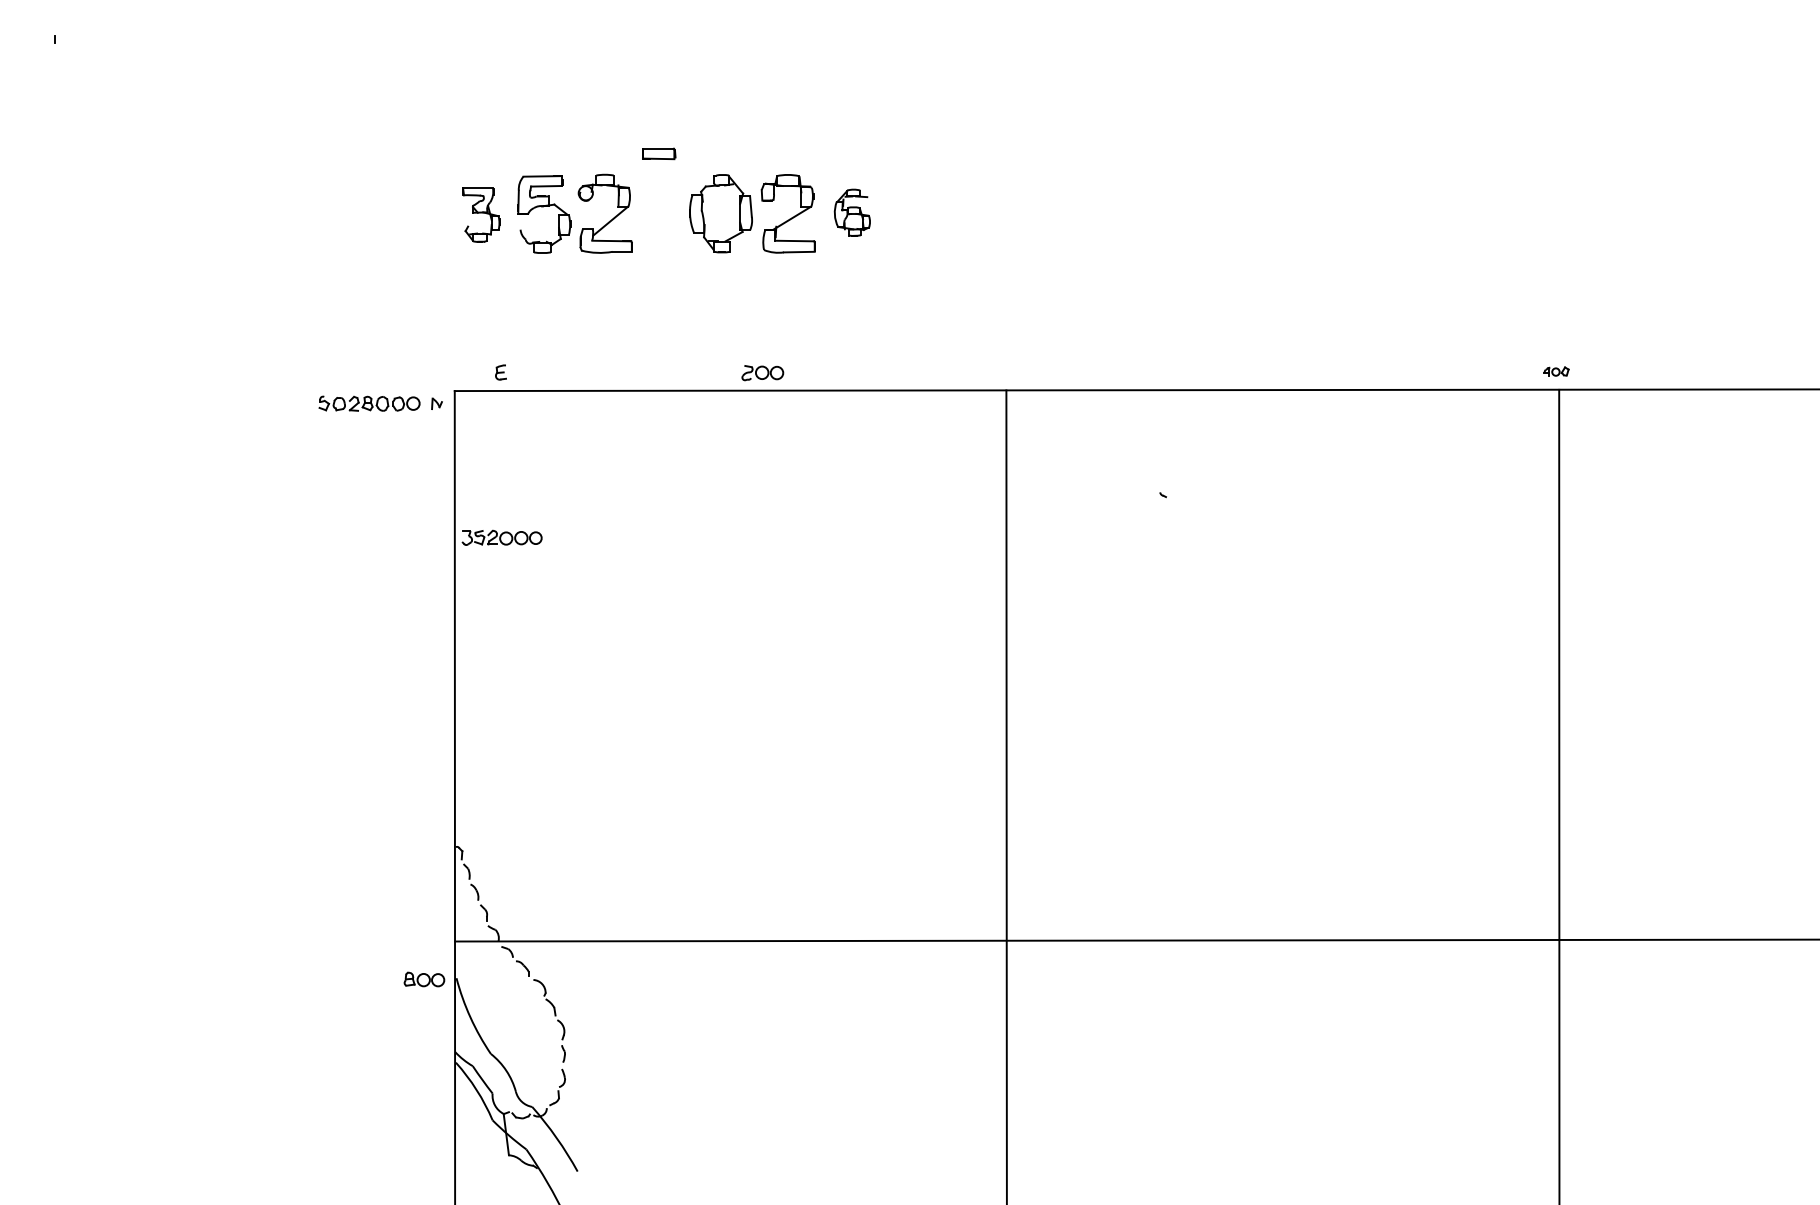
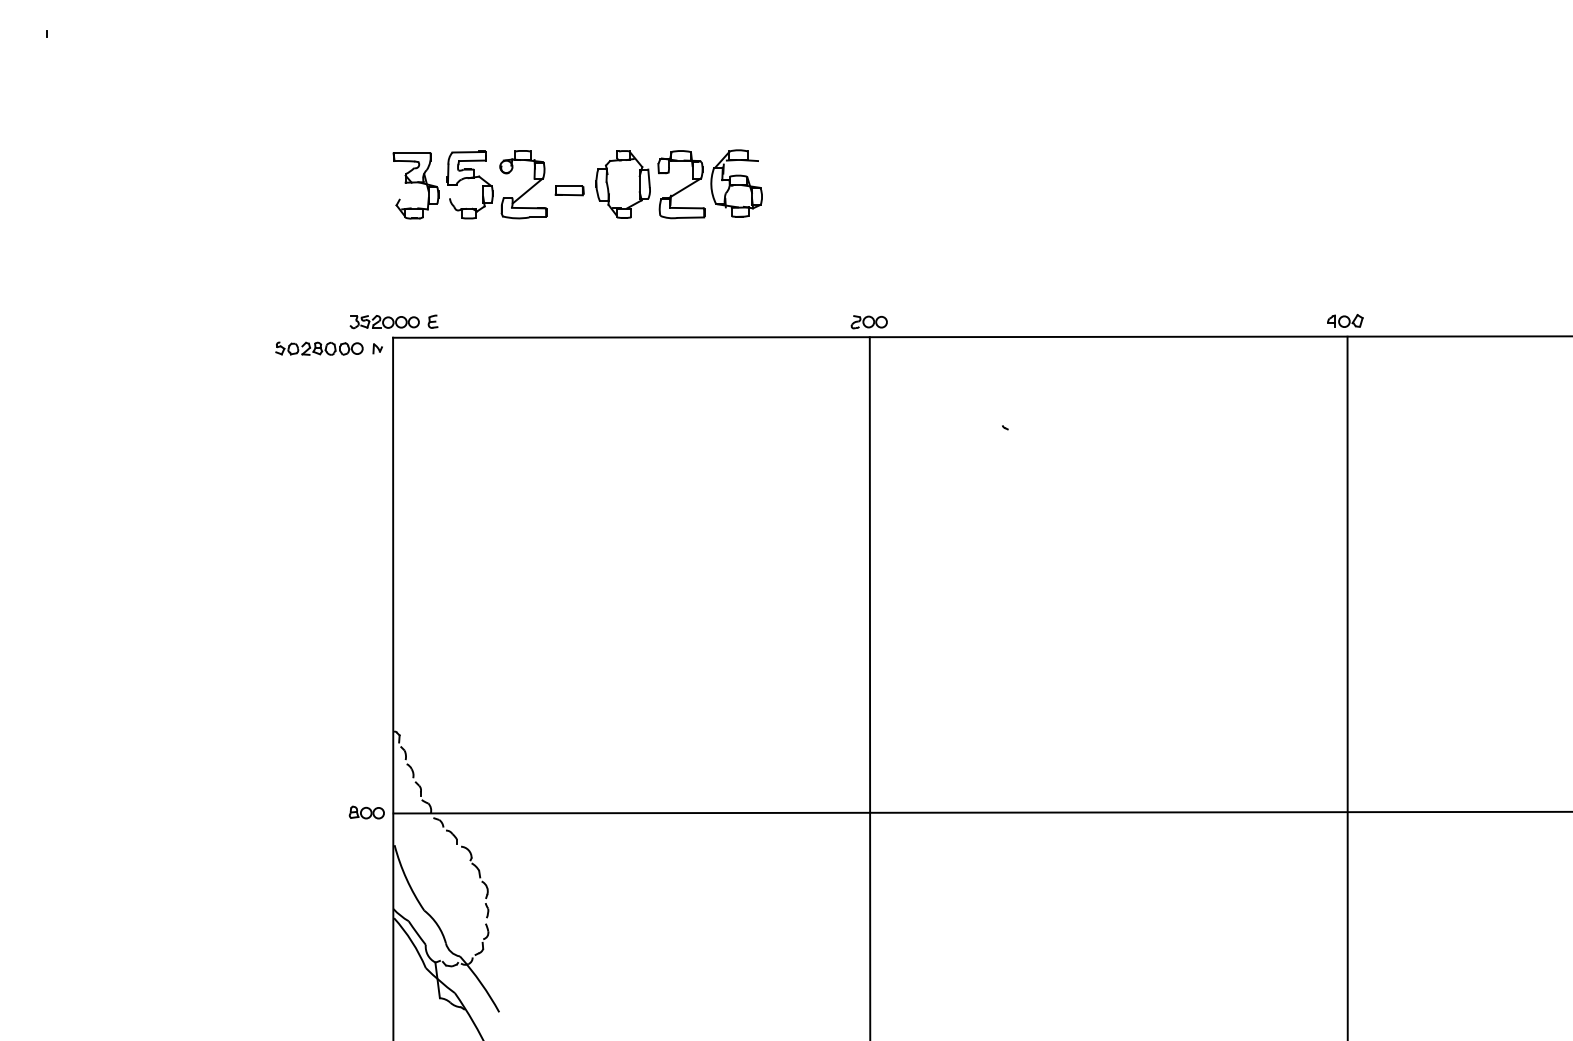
part: (659, 153) -> (570, 190), moved
part: (852, 212) -> (736, 183), size x1.67
part: (481, 215) -> (416, 186), size x1.43
part: (1556, 371) -> (1345, 320), size x1.67
part: (762, 373) -> (869, 322), moved
part: (501, 537) -> (384, 321), moved
part: (424, 979) -> (366, 812), moved

